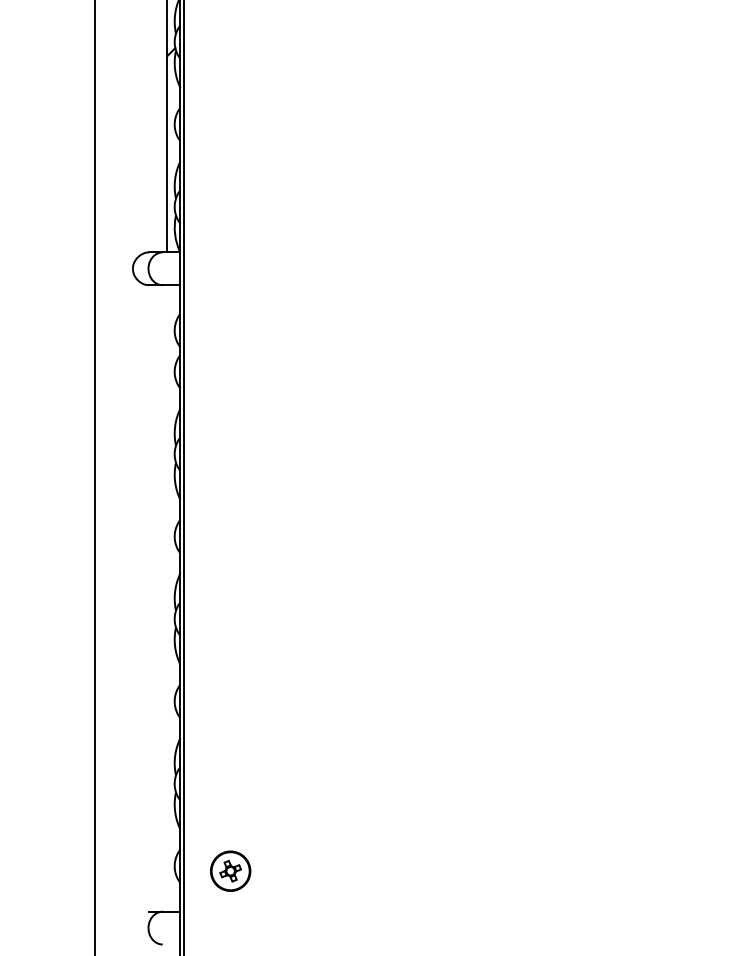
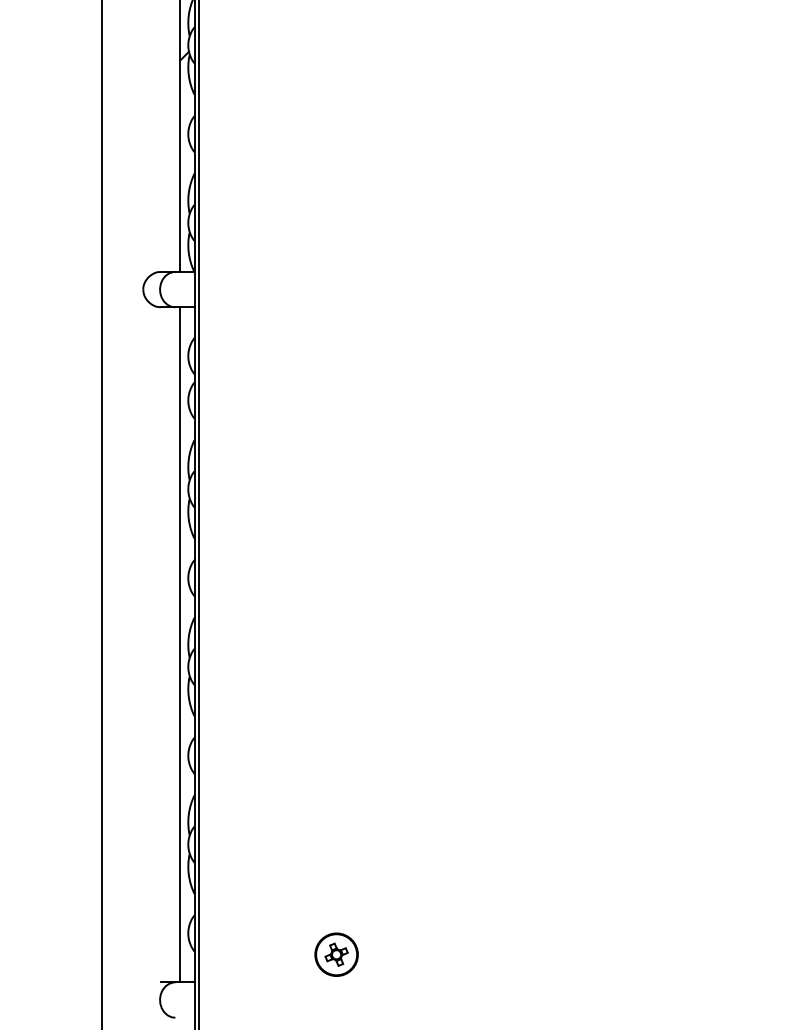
line: (167, 598) -> (180, 644), added
part: (230, 871) -> (336, 954), moved

